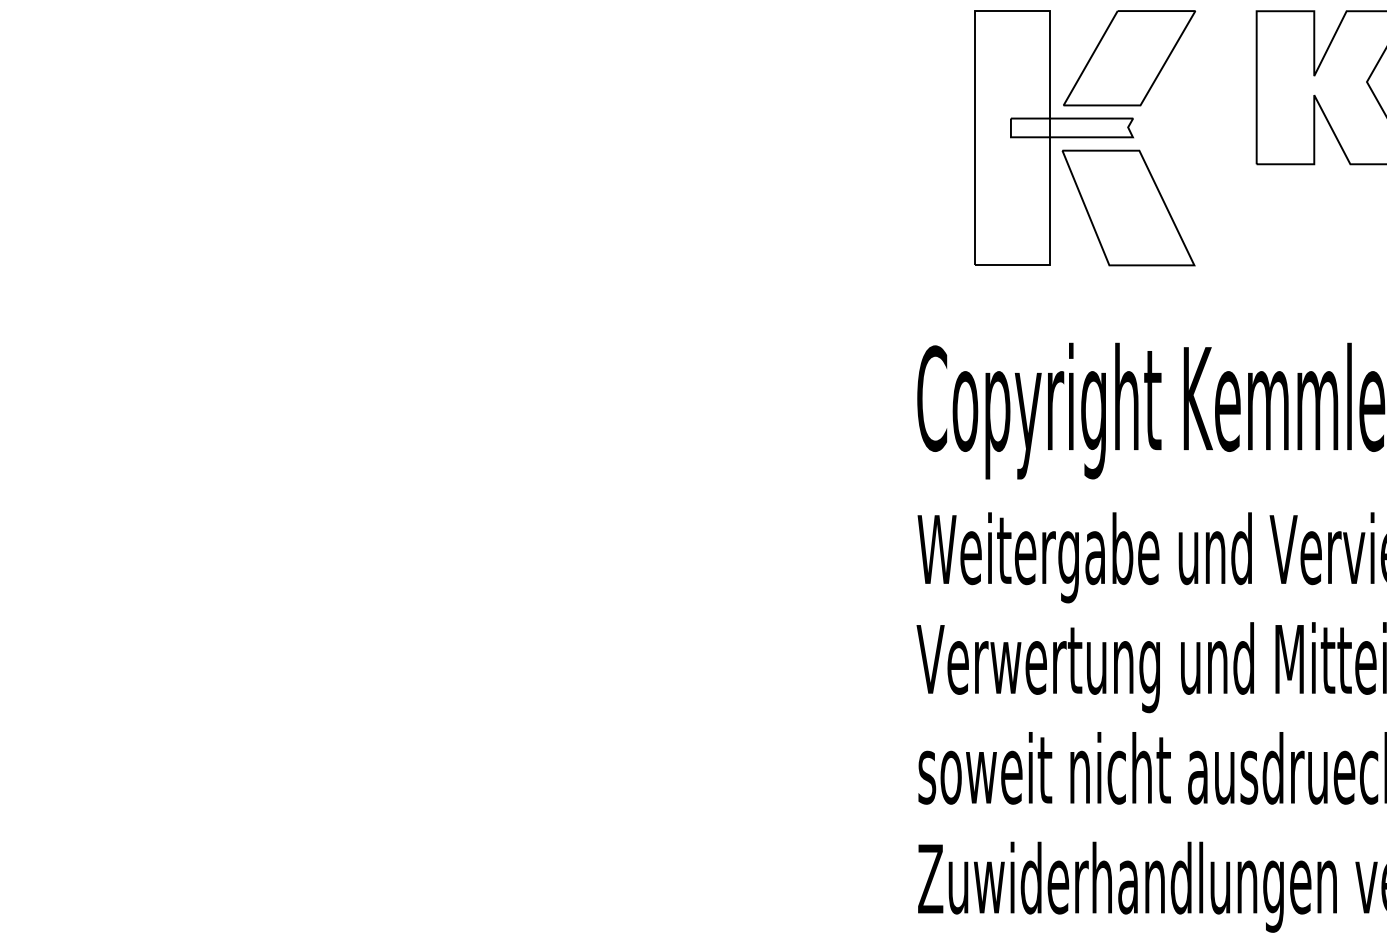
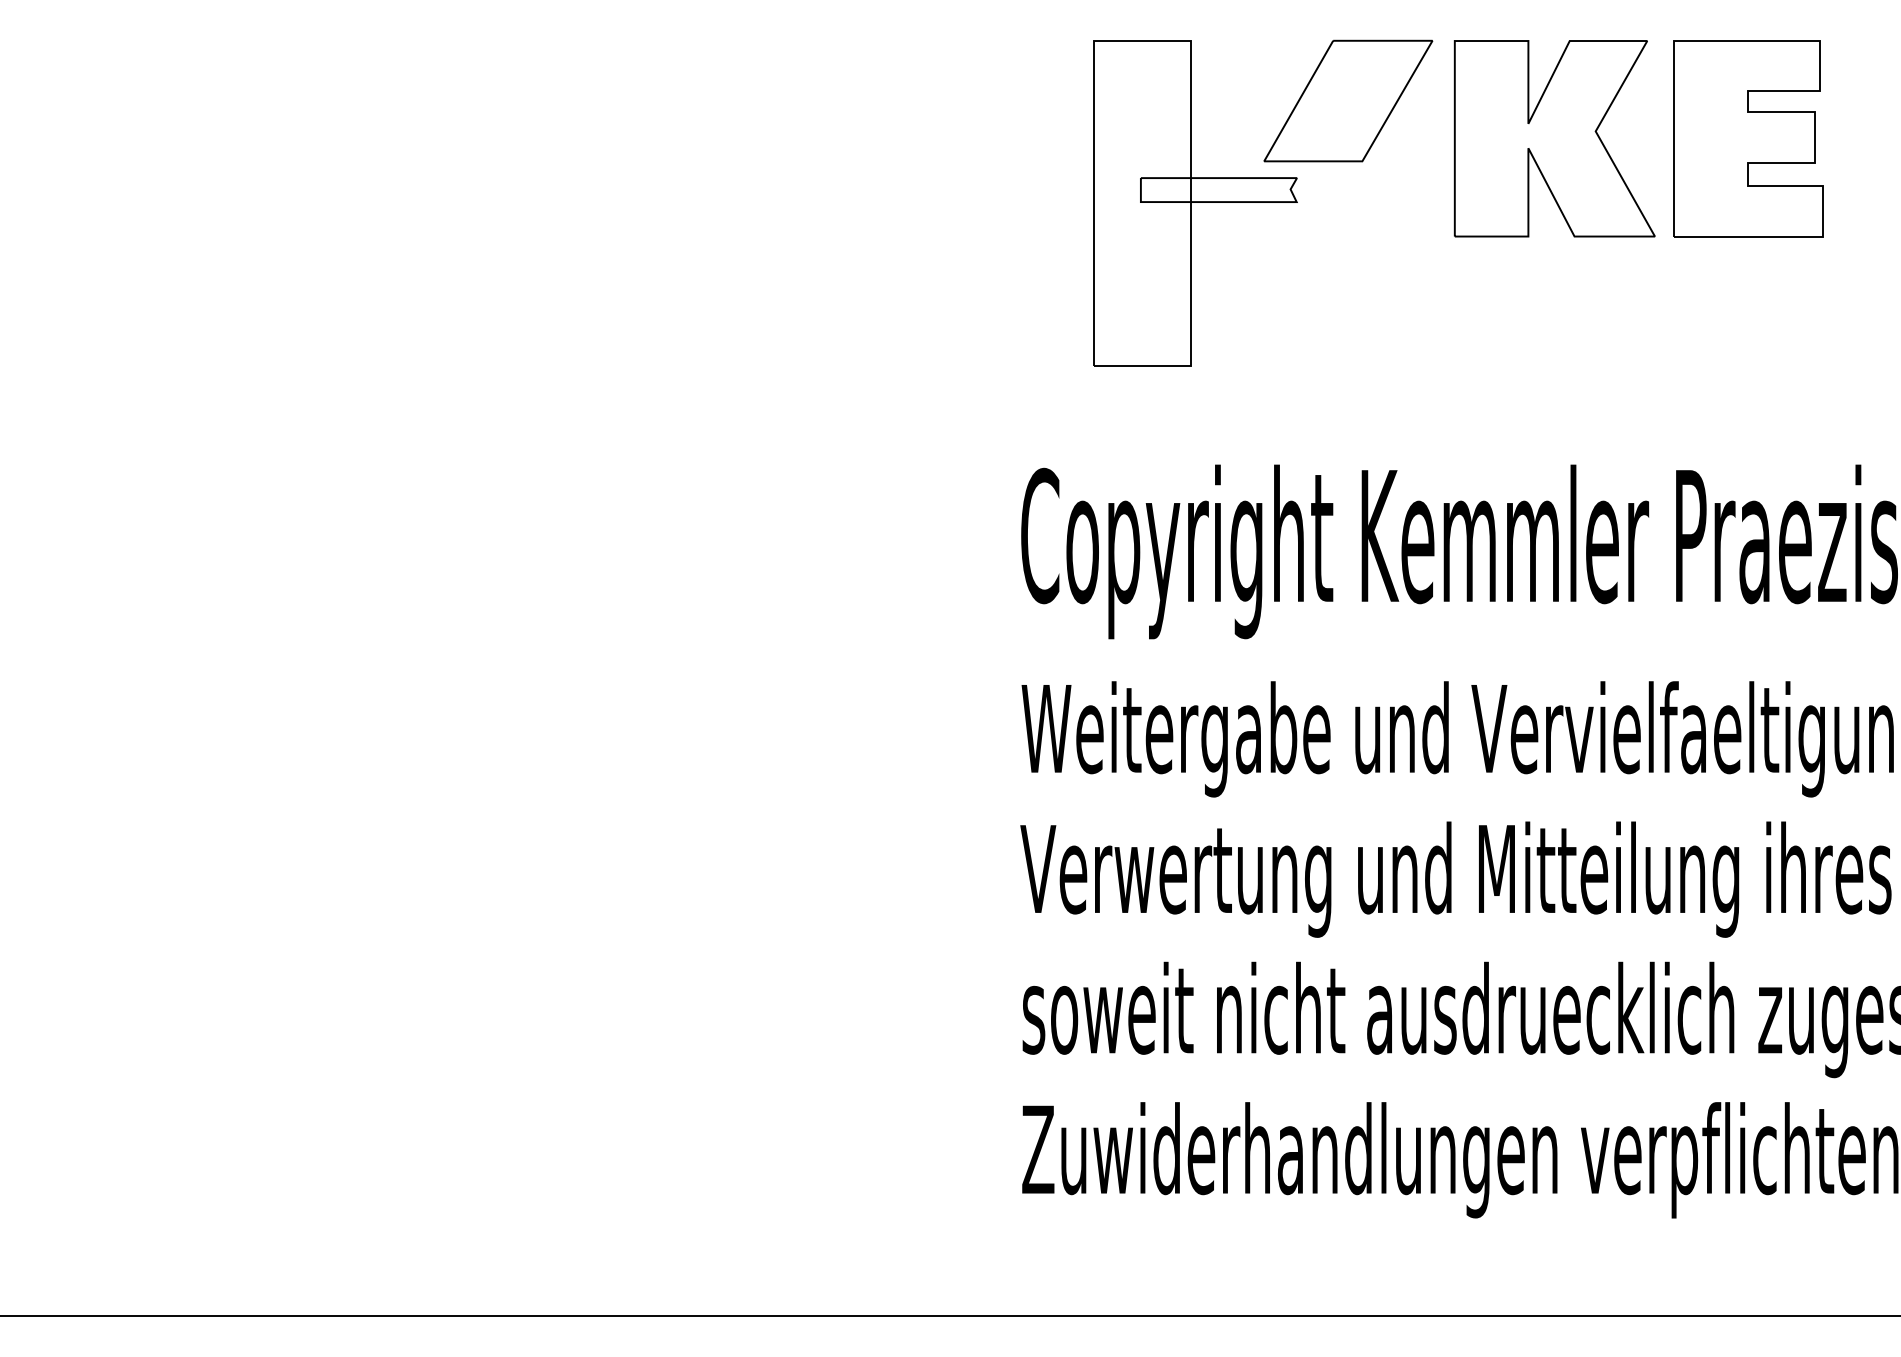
part: (1129, 57) -> (1348, 100), moved
part: (1128, 208) -> (1291, 292), removed

